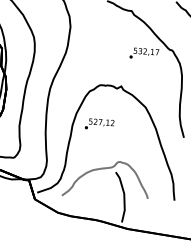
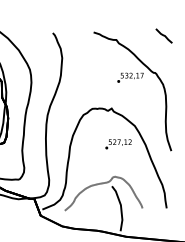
text: (99, 124) -> (118, 144), moved

